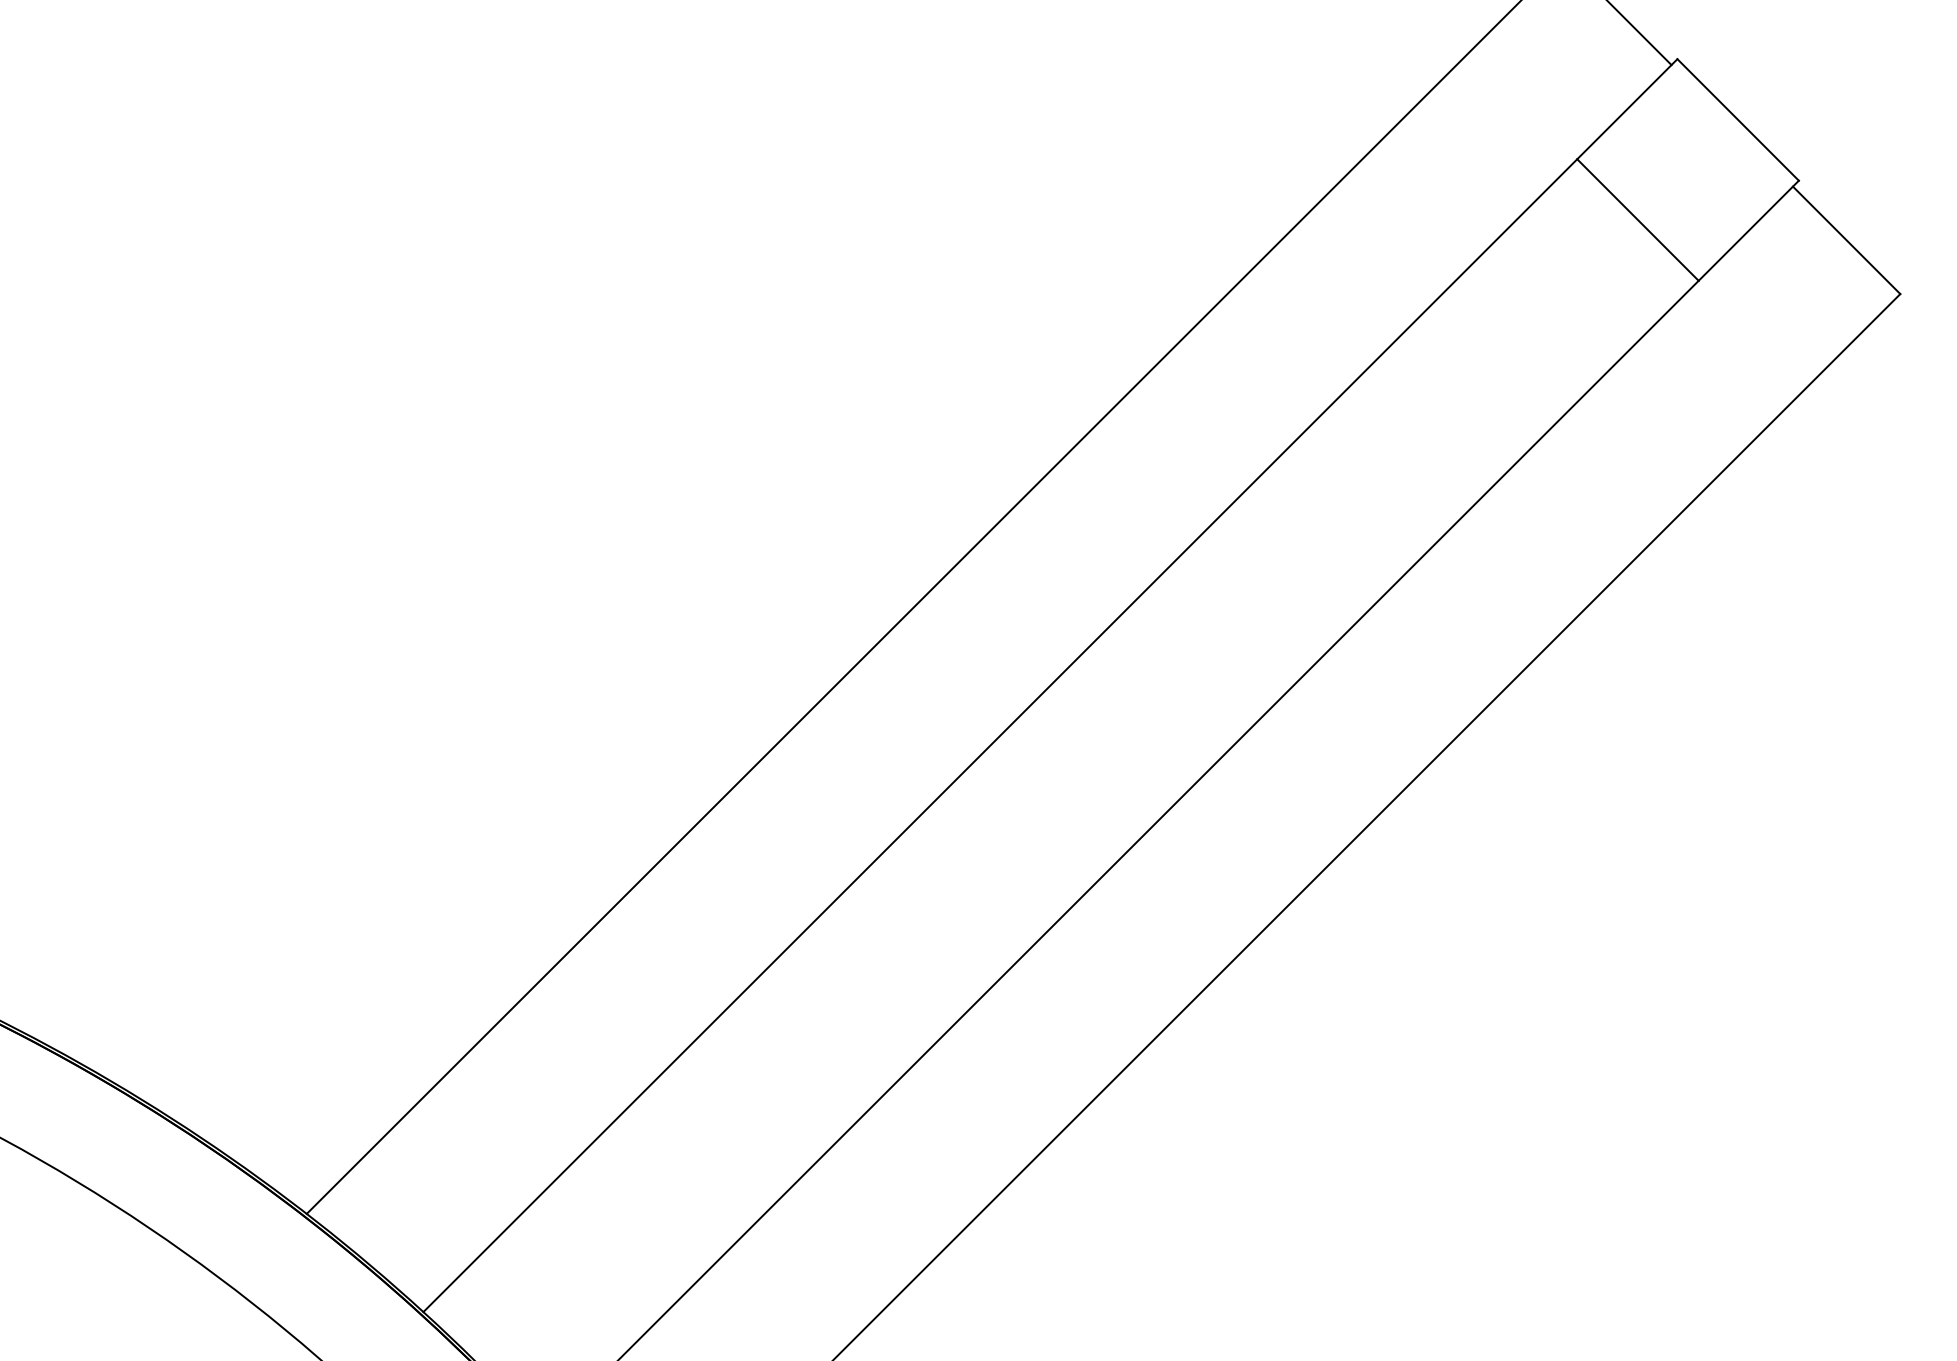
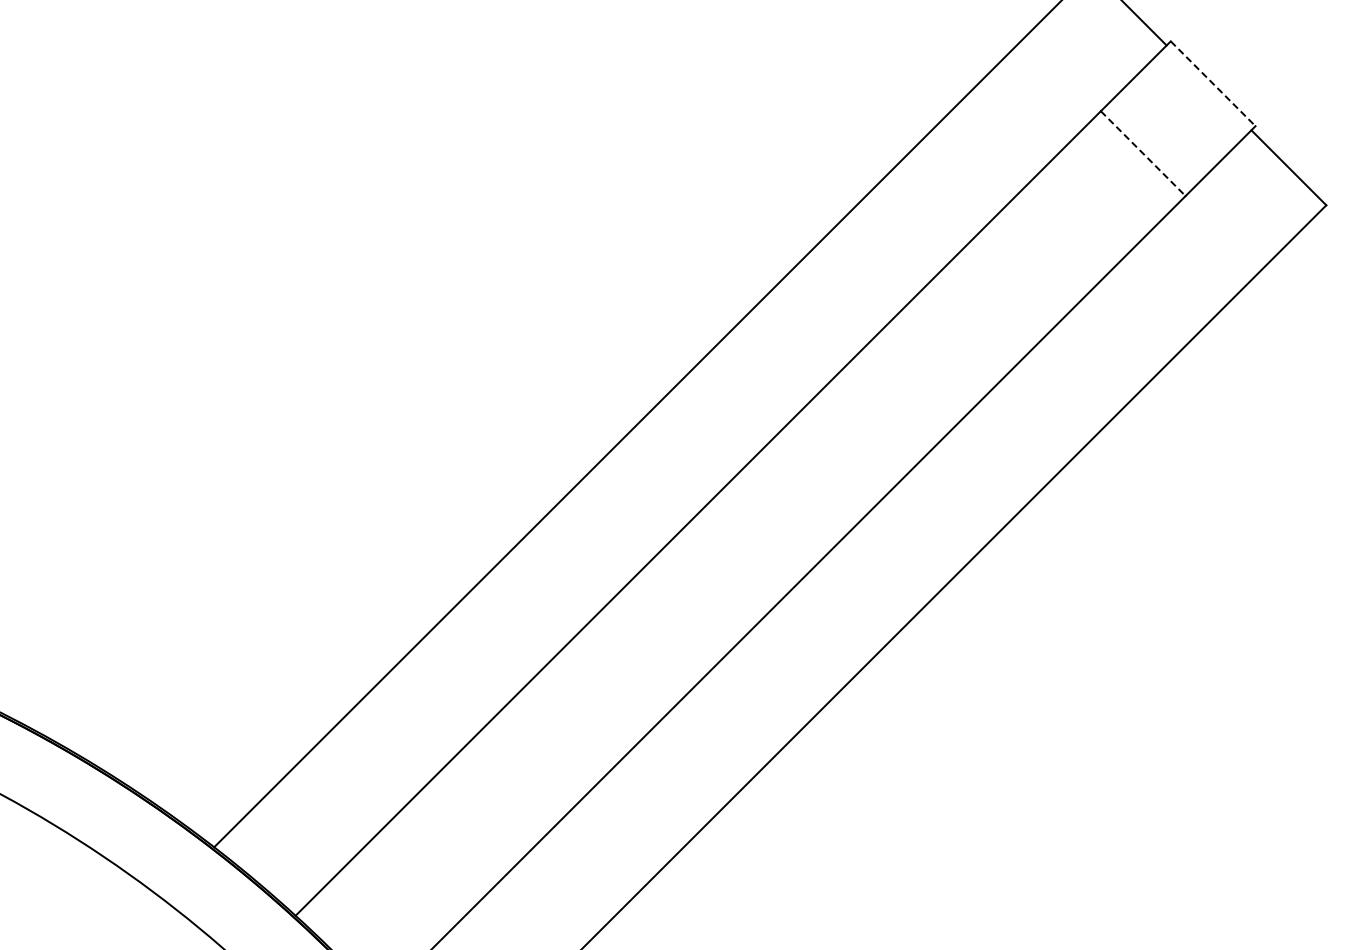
line: (1738, 119) -> (1213, 83), solid -> dashed
line: (1638, 219) -> (1143, 153), solid -> dashed

